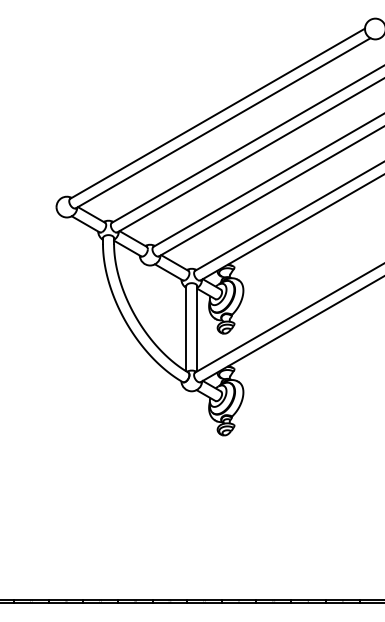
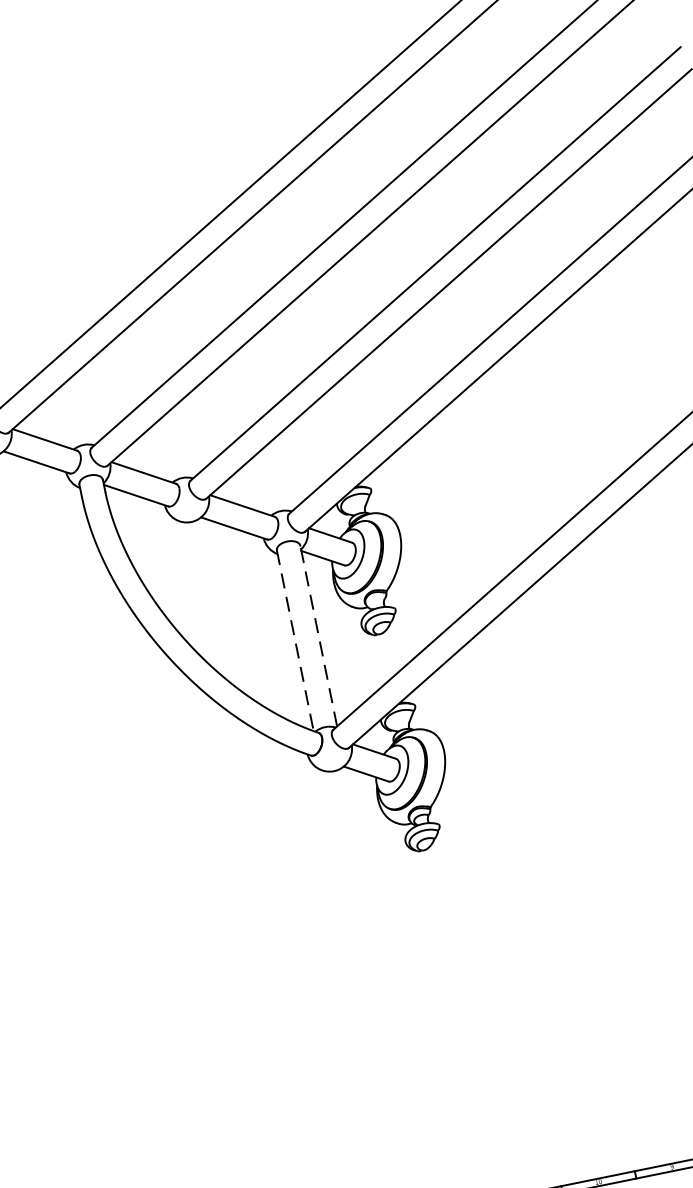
line: (186, 328) -> (295, 640), solid -> dashed
line: (197, 328) -> (319, 635), solid -> dashed

